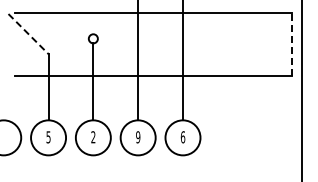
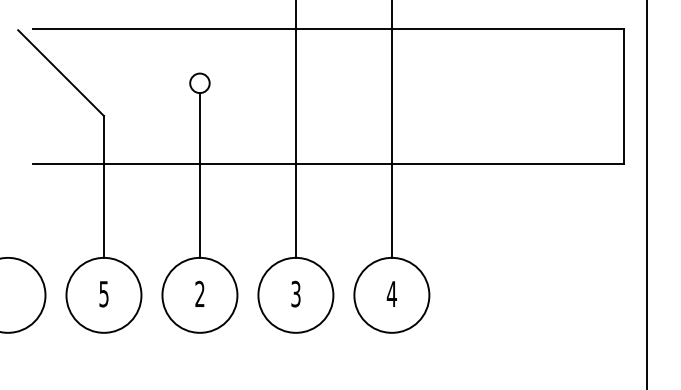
line: (28, 34) -> (61, 74), dashed -> solid
line: (291, 44) -> (624, 95), dashed -> solid
text: (138, 137) -> (296, 294), 9 -> 3
text: (182, 137) -> (390, 294), 6 -> 4

